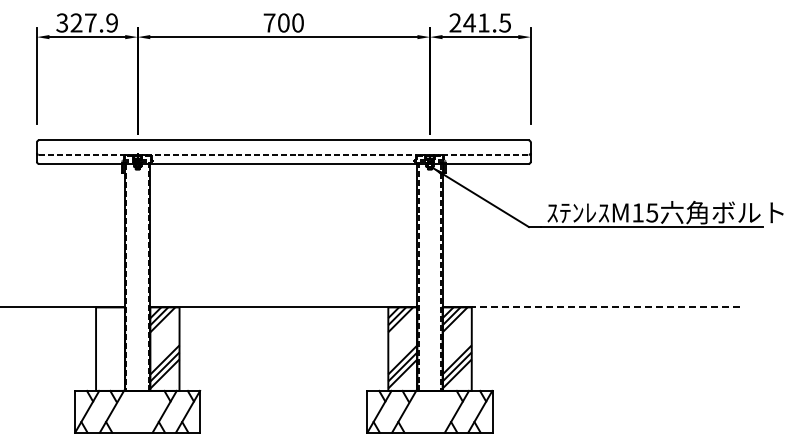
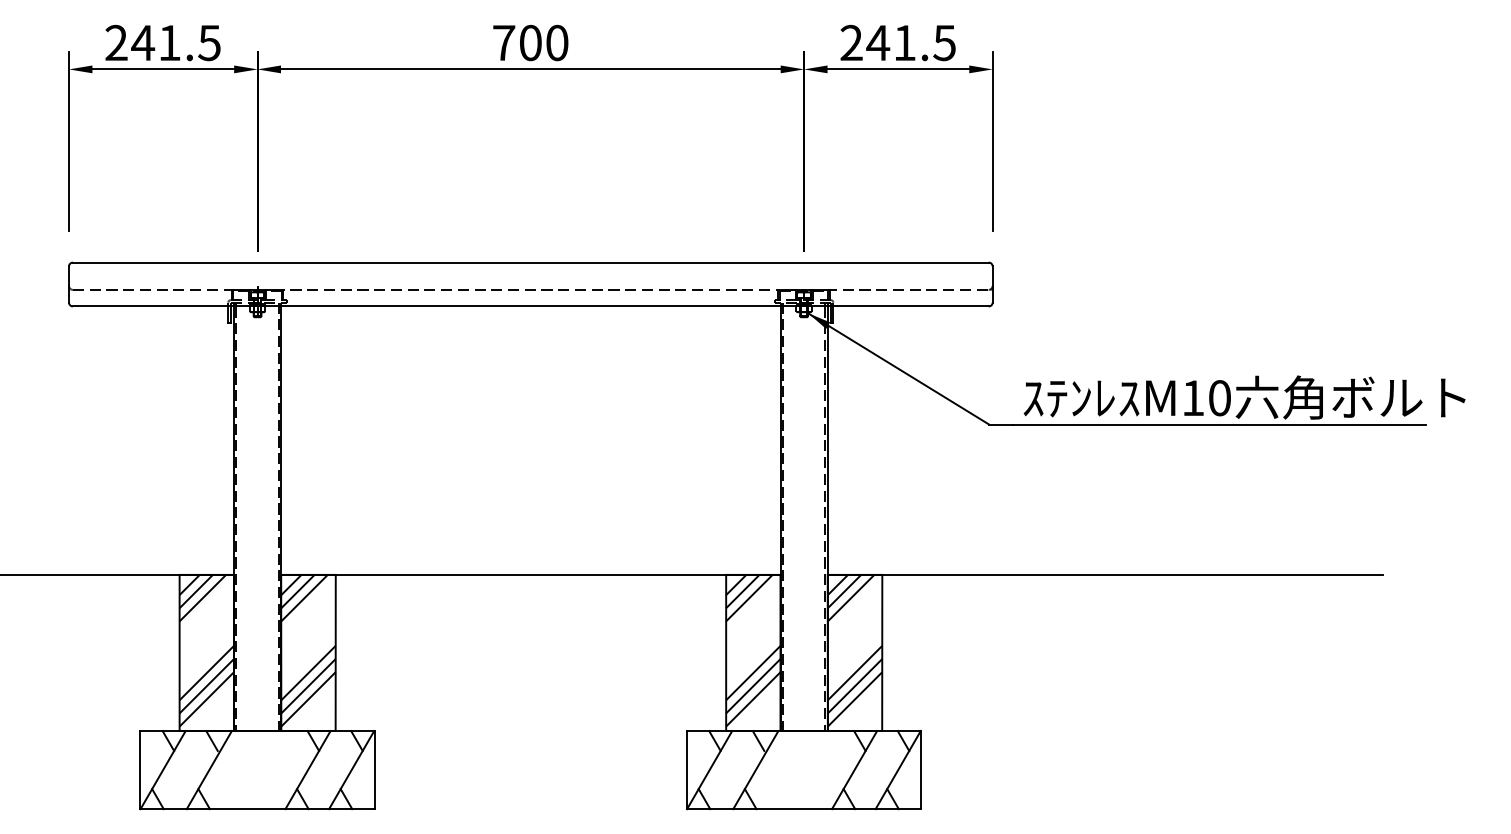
text: (86, 22) -> (161, 42), 327.9 -> 241.5
text: (652, 212) -> (1220, 397), M15 -> M10
line: (605, 307) -> (1132, 575), dashed -> solid
hatch: (110, 347) -> (206, 649), added

